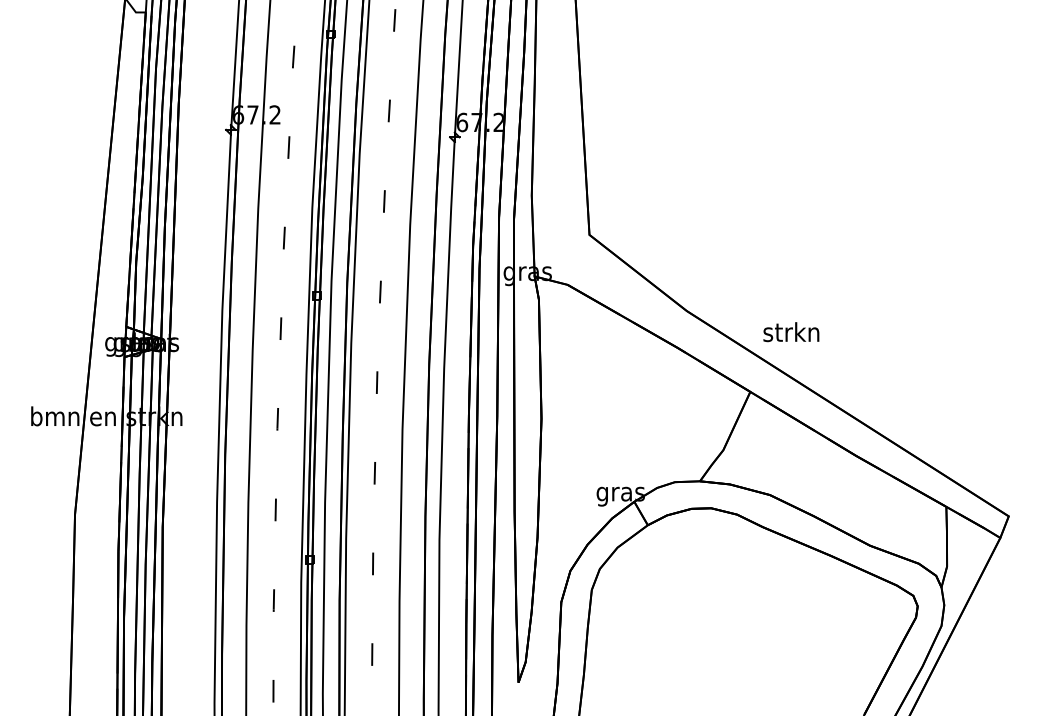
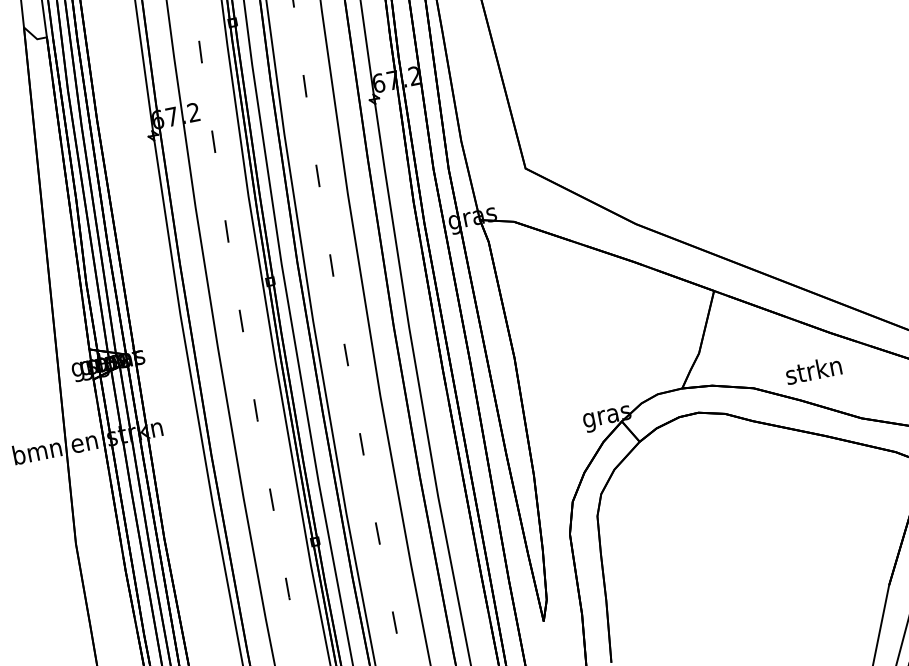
text: (791, 332) -> (813, 370), moved

